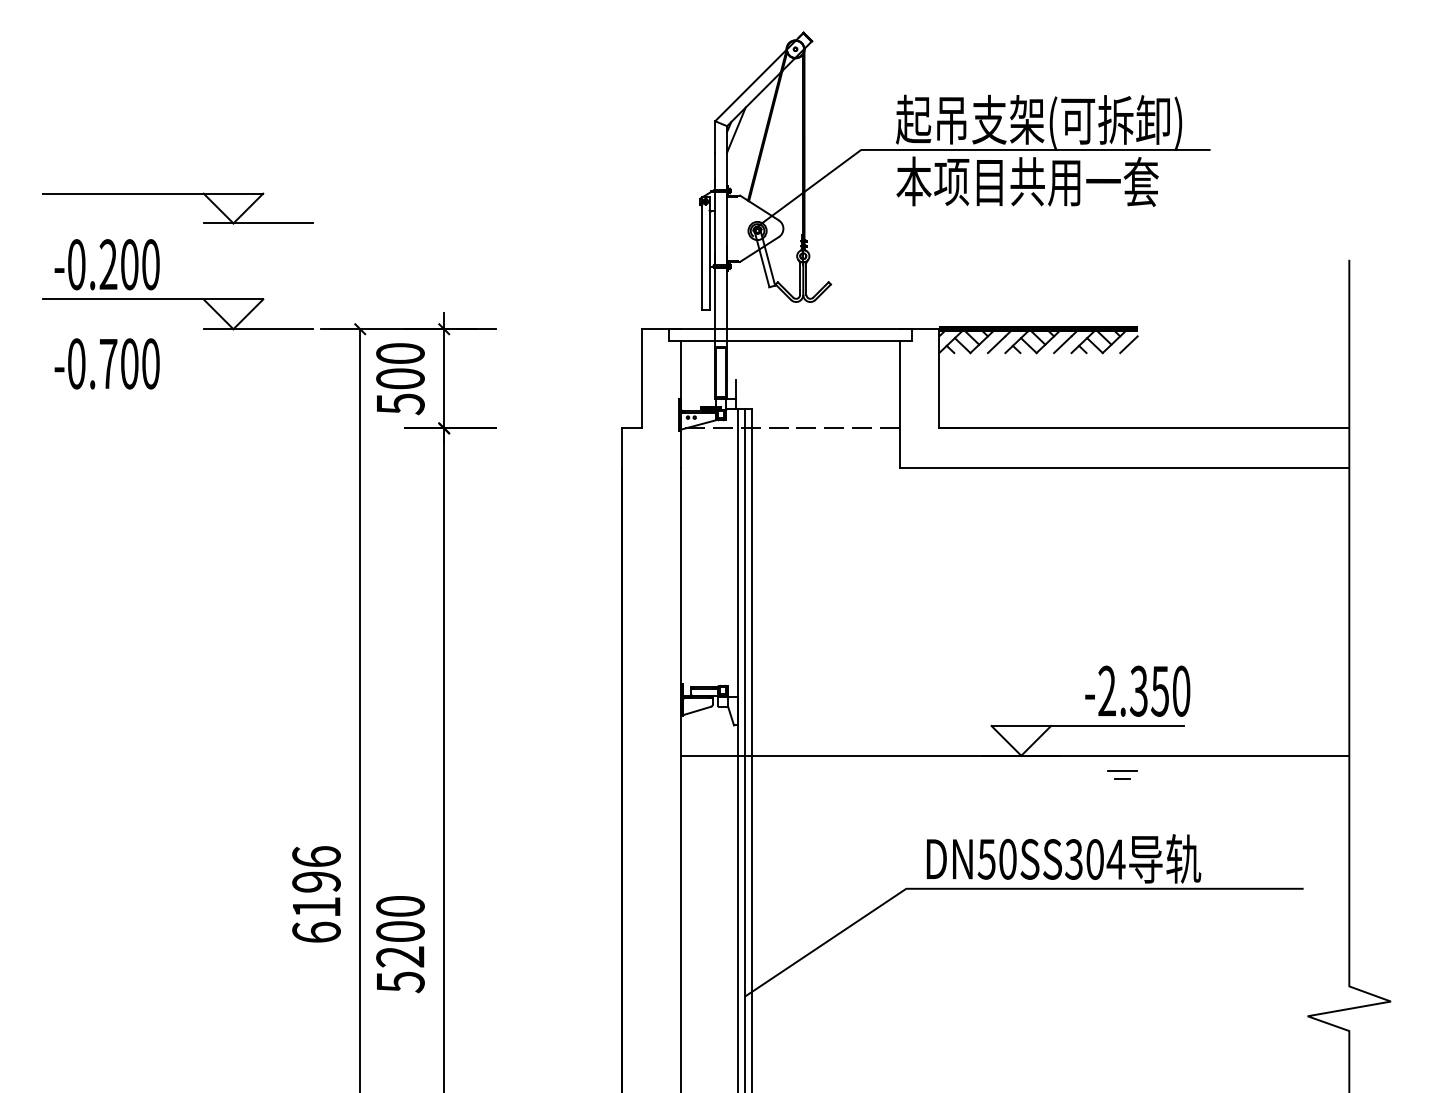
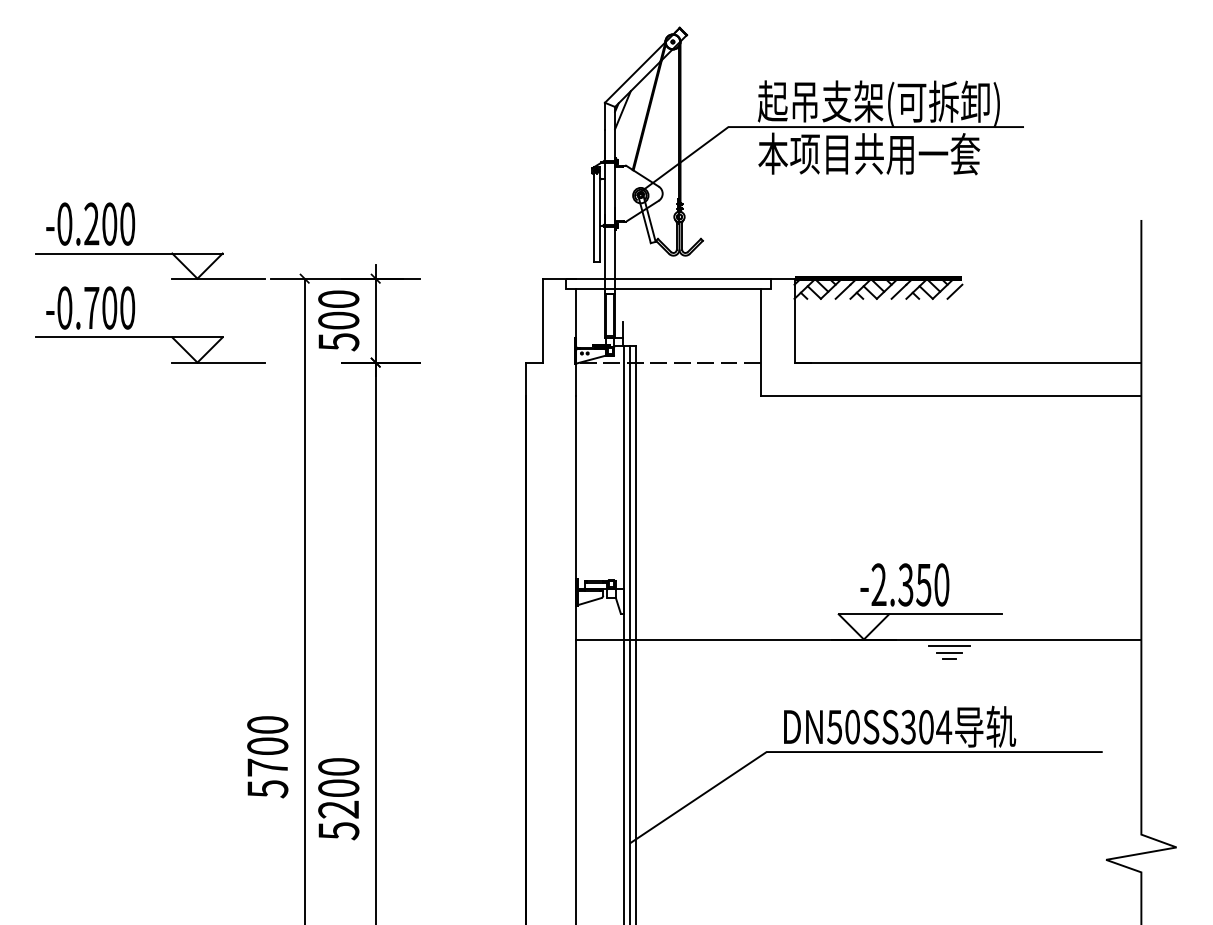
part: (177, 194) -> (150, 338), moved
text: (1137, 690) -> (904, 584), moved
line: (1122, 763) -> (949, 646), added
text: (316, 894) -> (267, 756), 6196 -> 5700

